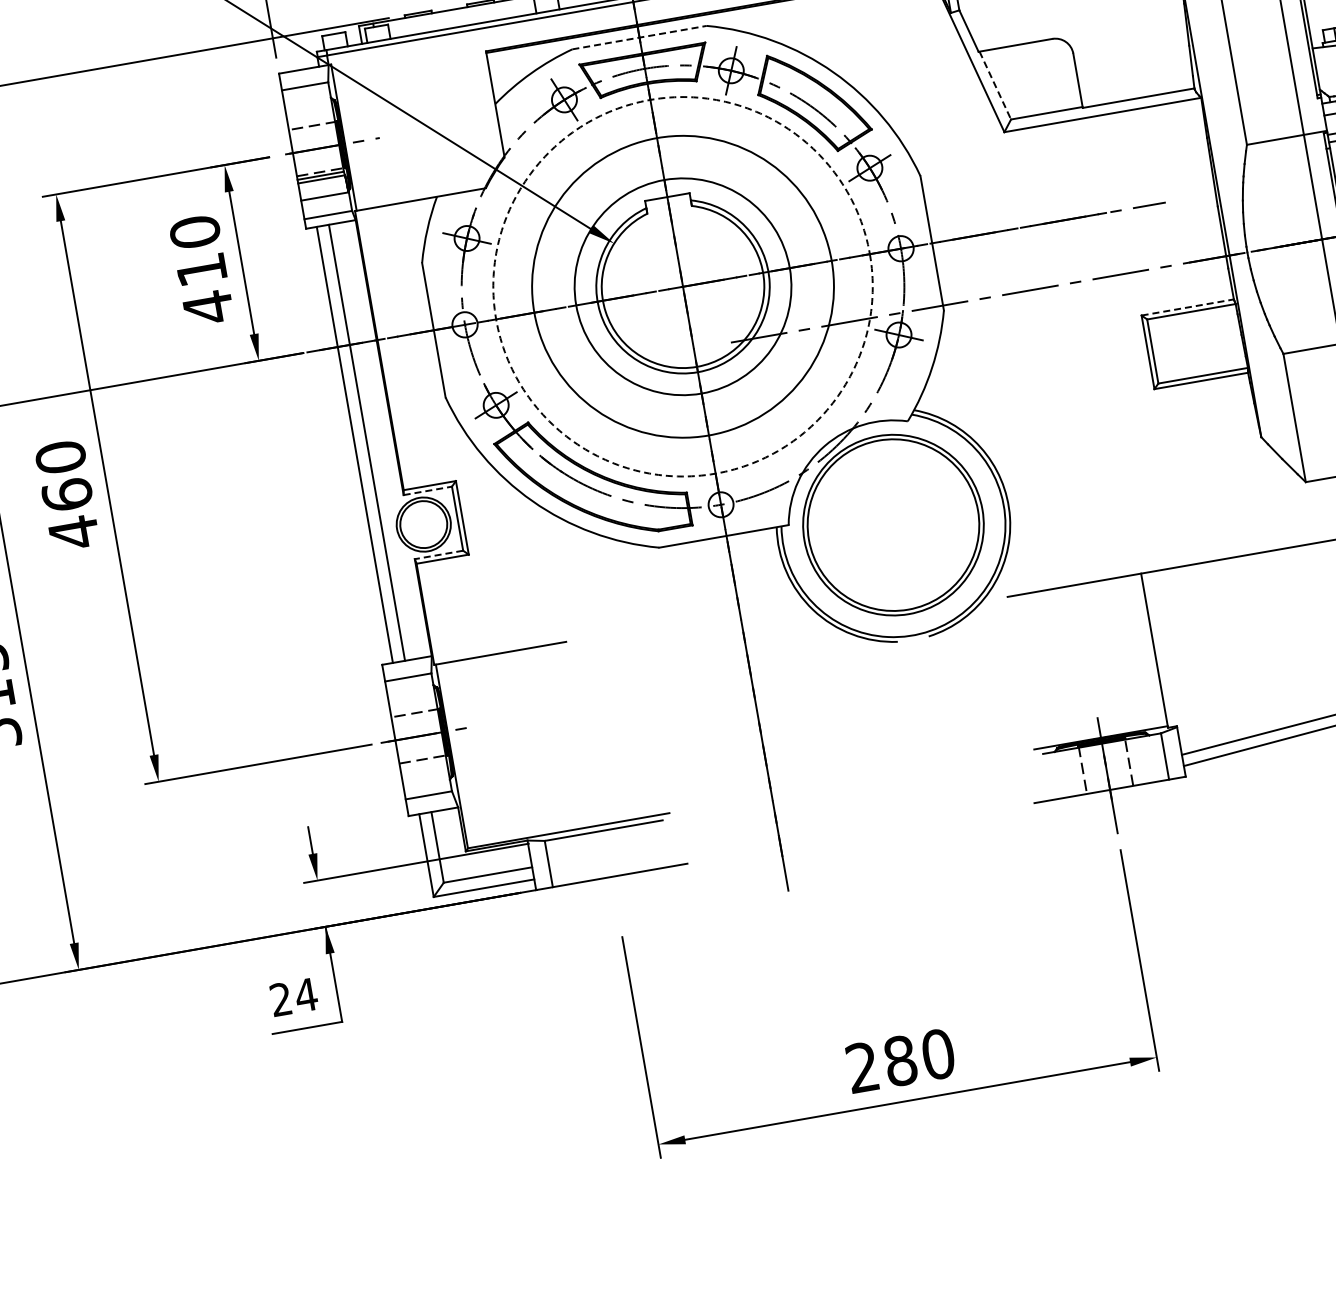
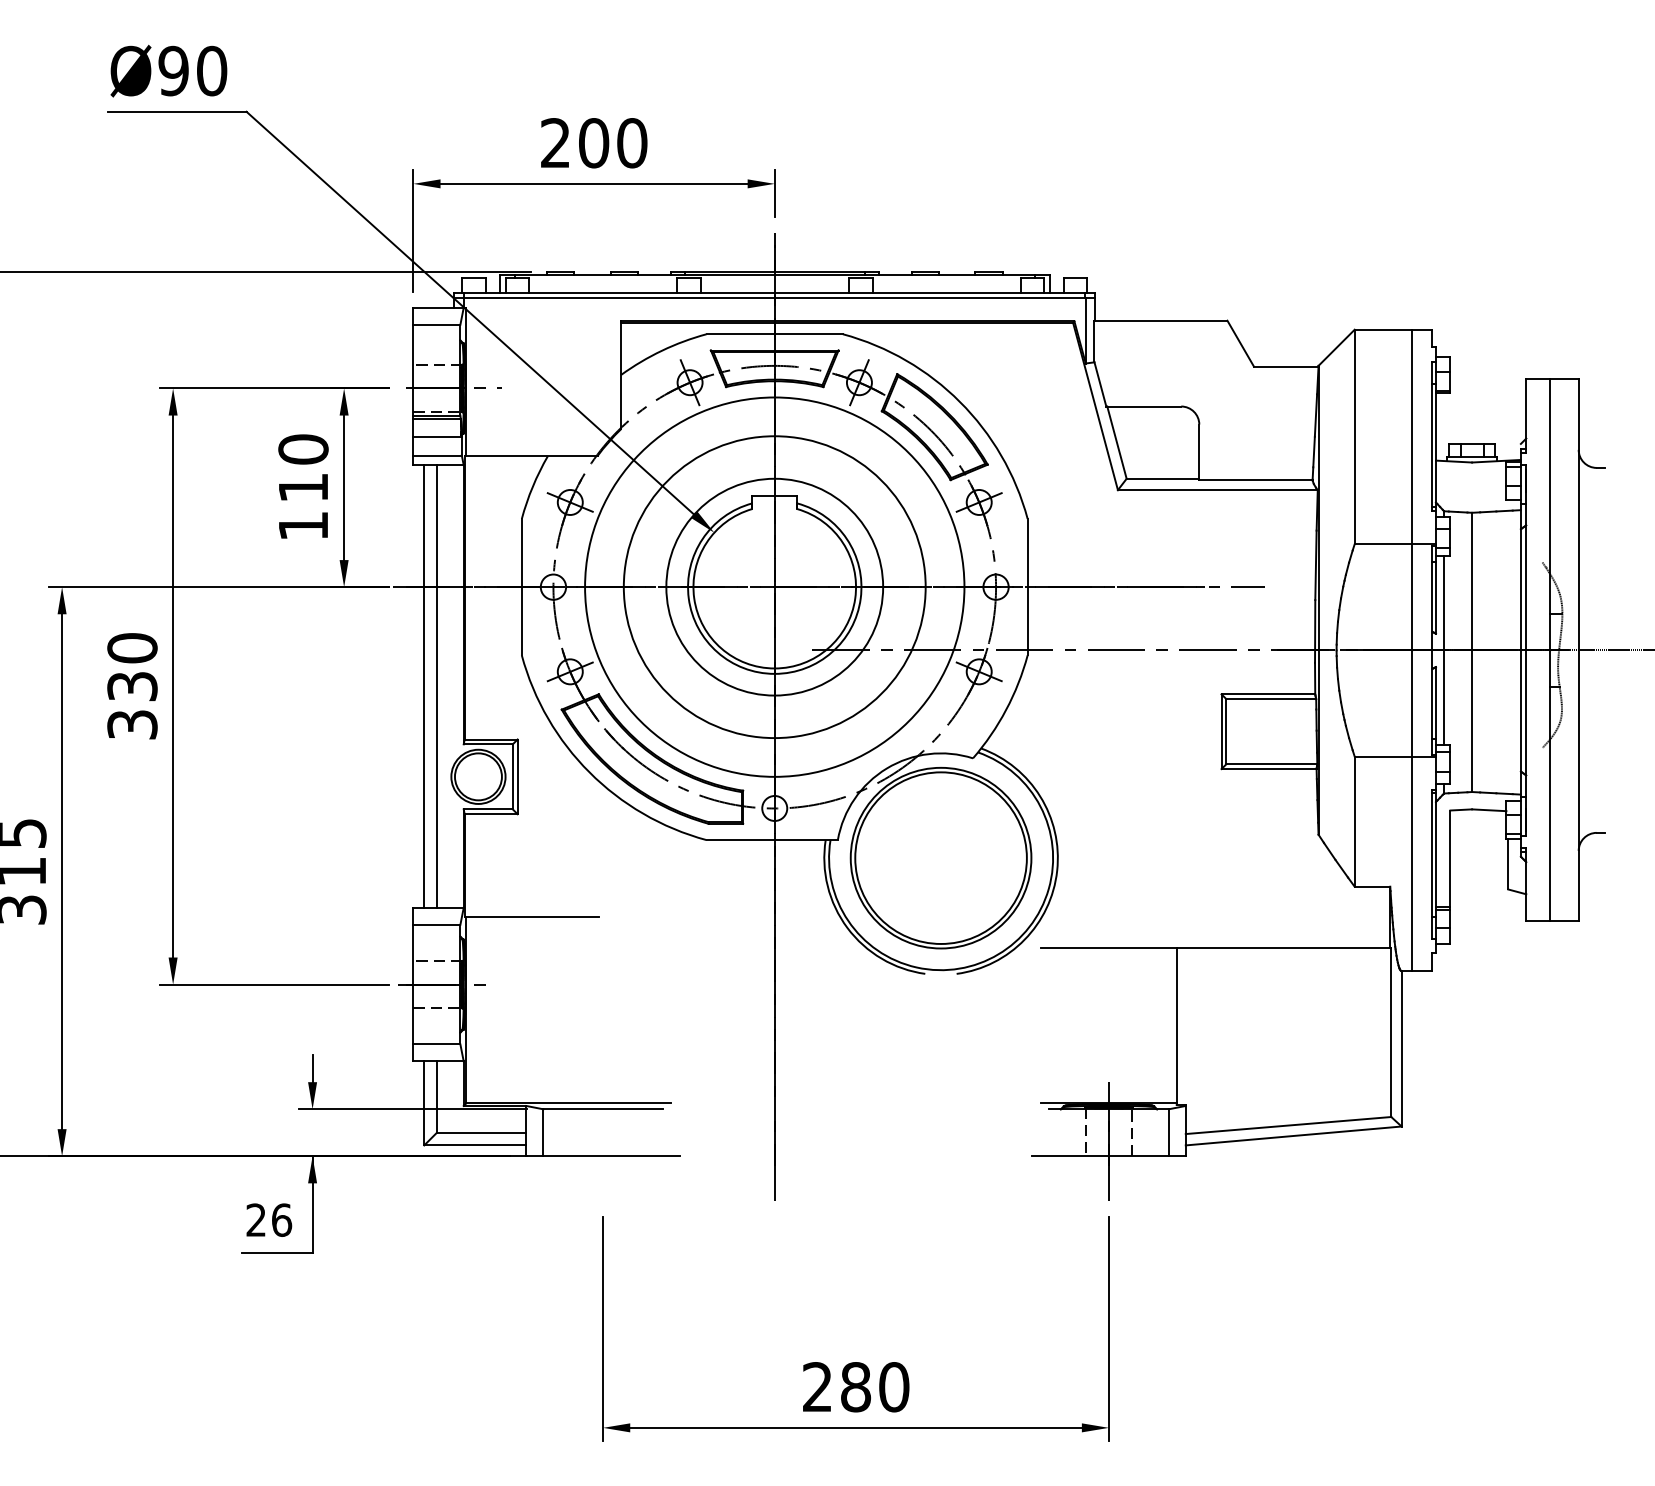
line: (640, 37) -> (775, 334), dashed -> solid
line: (995, 86) -> (1117, 443), dashed -> solid
circle: (682, 286) -> (774, 586), dashed -> solid
line: (1187, 307) -> (1268, 694), dashed -> solid
text: (208, 308) -> (303, 526), 410 -> 110
line: (428, 490) -> (488, 744), dashed -> solid
text: (70, 513) -> (132, 705), 460 -> 330
line: (439, 555) -> (488, 809), dashed -> solid
text: (305, 994) -> (281, 1219), 24 -> 26

